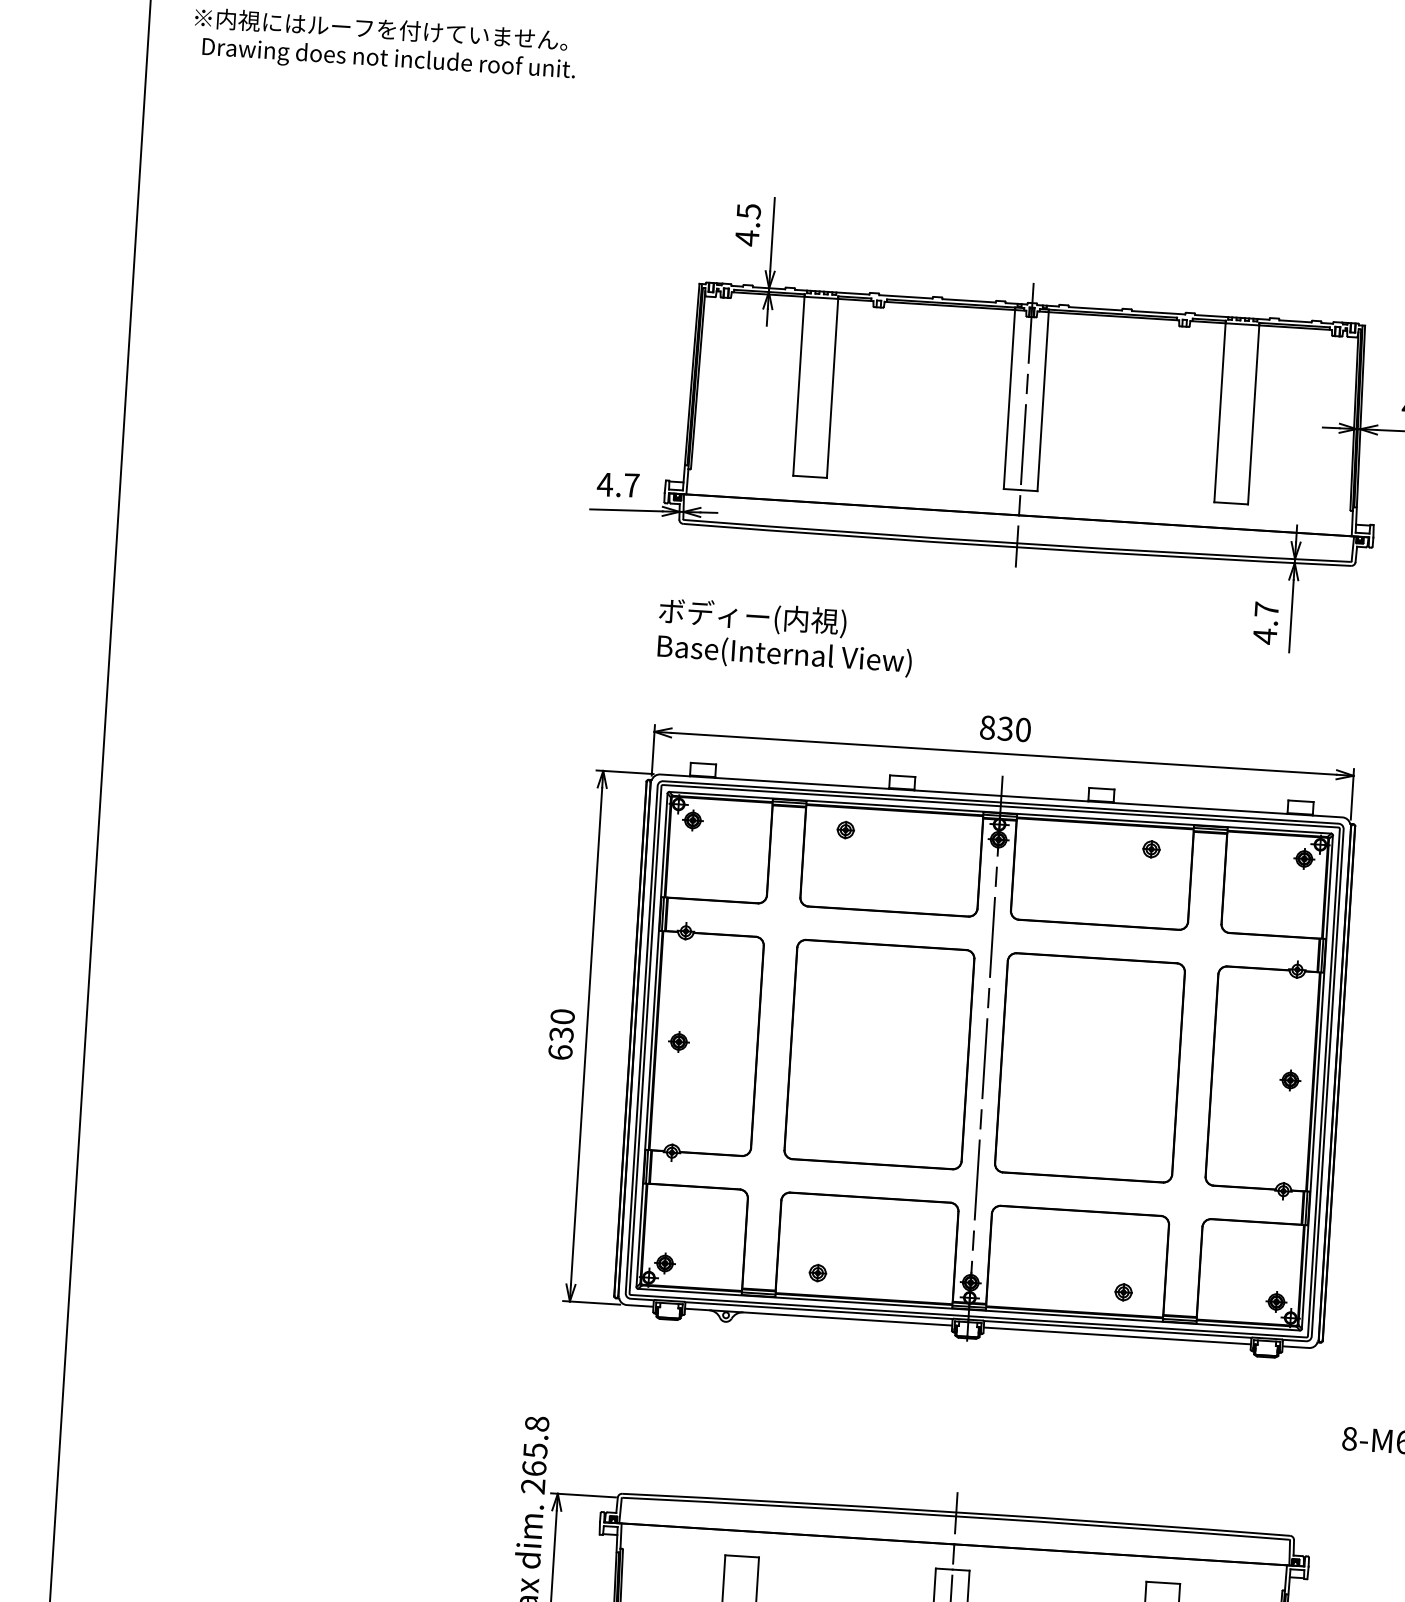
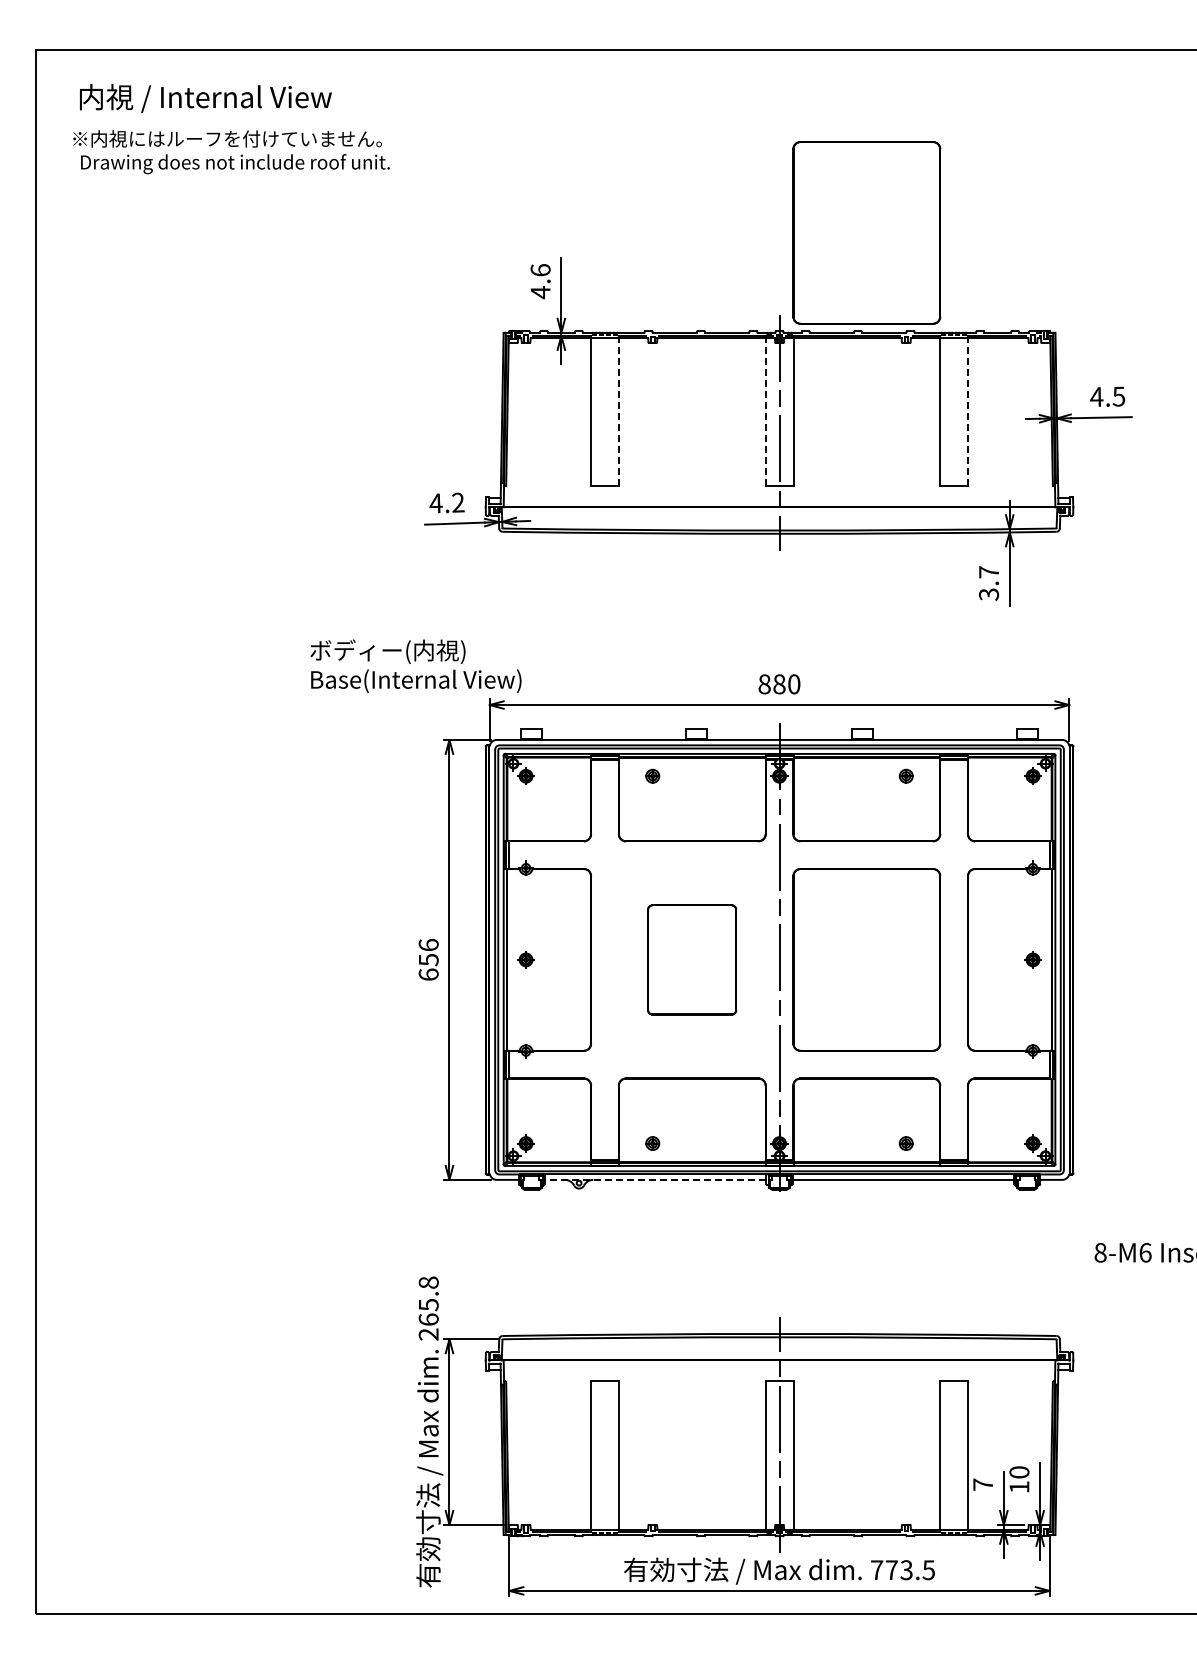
part: (1144, 190) -> (866, 232), added
text: (748, 211) -> (540, 270), 4.5 -> 4.6
line: (832, 386) -> (618, 410), solid -> dashed
line: (1009, 397) -> (765, 410), solid -> dashed
line: (1254, 412) -> (968, 410), solid -> dashed
text: (632, 485) -> (458, 502), 4.7 -> 4.2
text: (784, 636) -> (415, 665), moved
text: (1265, 636) -> (989, 594), 4.7 -> 3.7
text: (1005, 729) -> (779, 684), 830 -> 880
text: (561, 1024) -> (428, 951), 630 -> 656
part: (878, 1054) -> (691, 959), size x0.6
line: (818, 1316) -> (655, 1179), solid -> dashed

